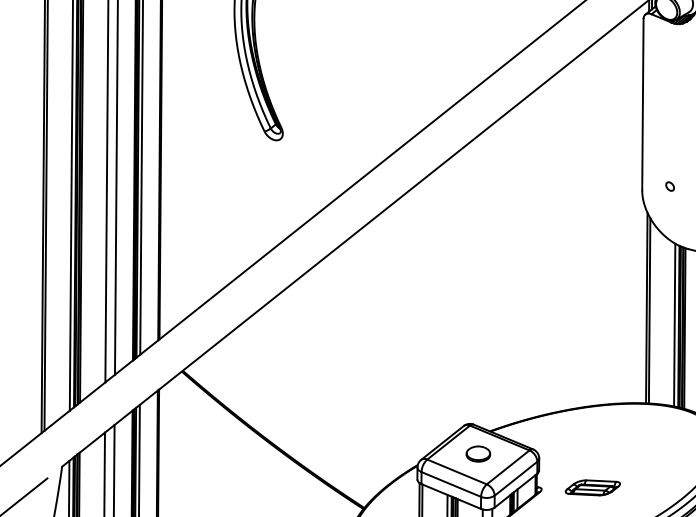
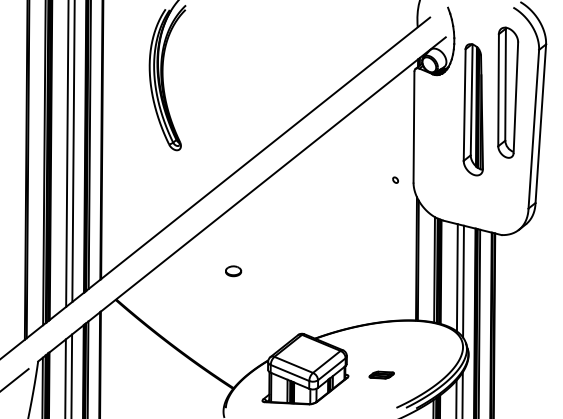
part: (669, 185) -> (395, 179), moved
part: (478, 454) -> (233, 271), moved
part: (592, 486) -> (381, 374), size x0.7

